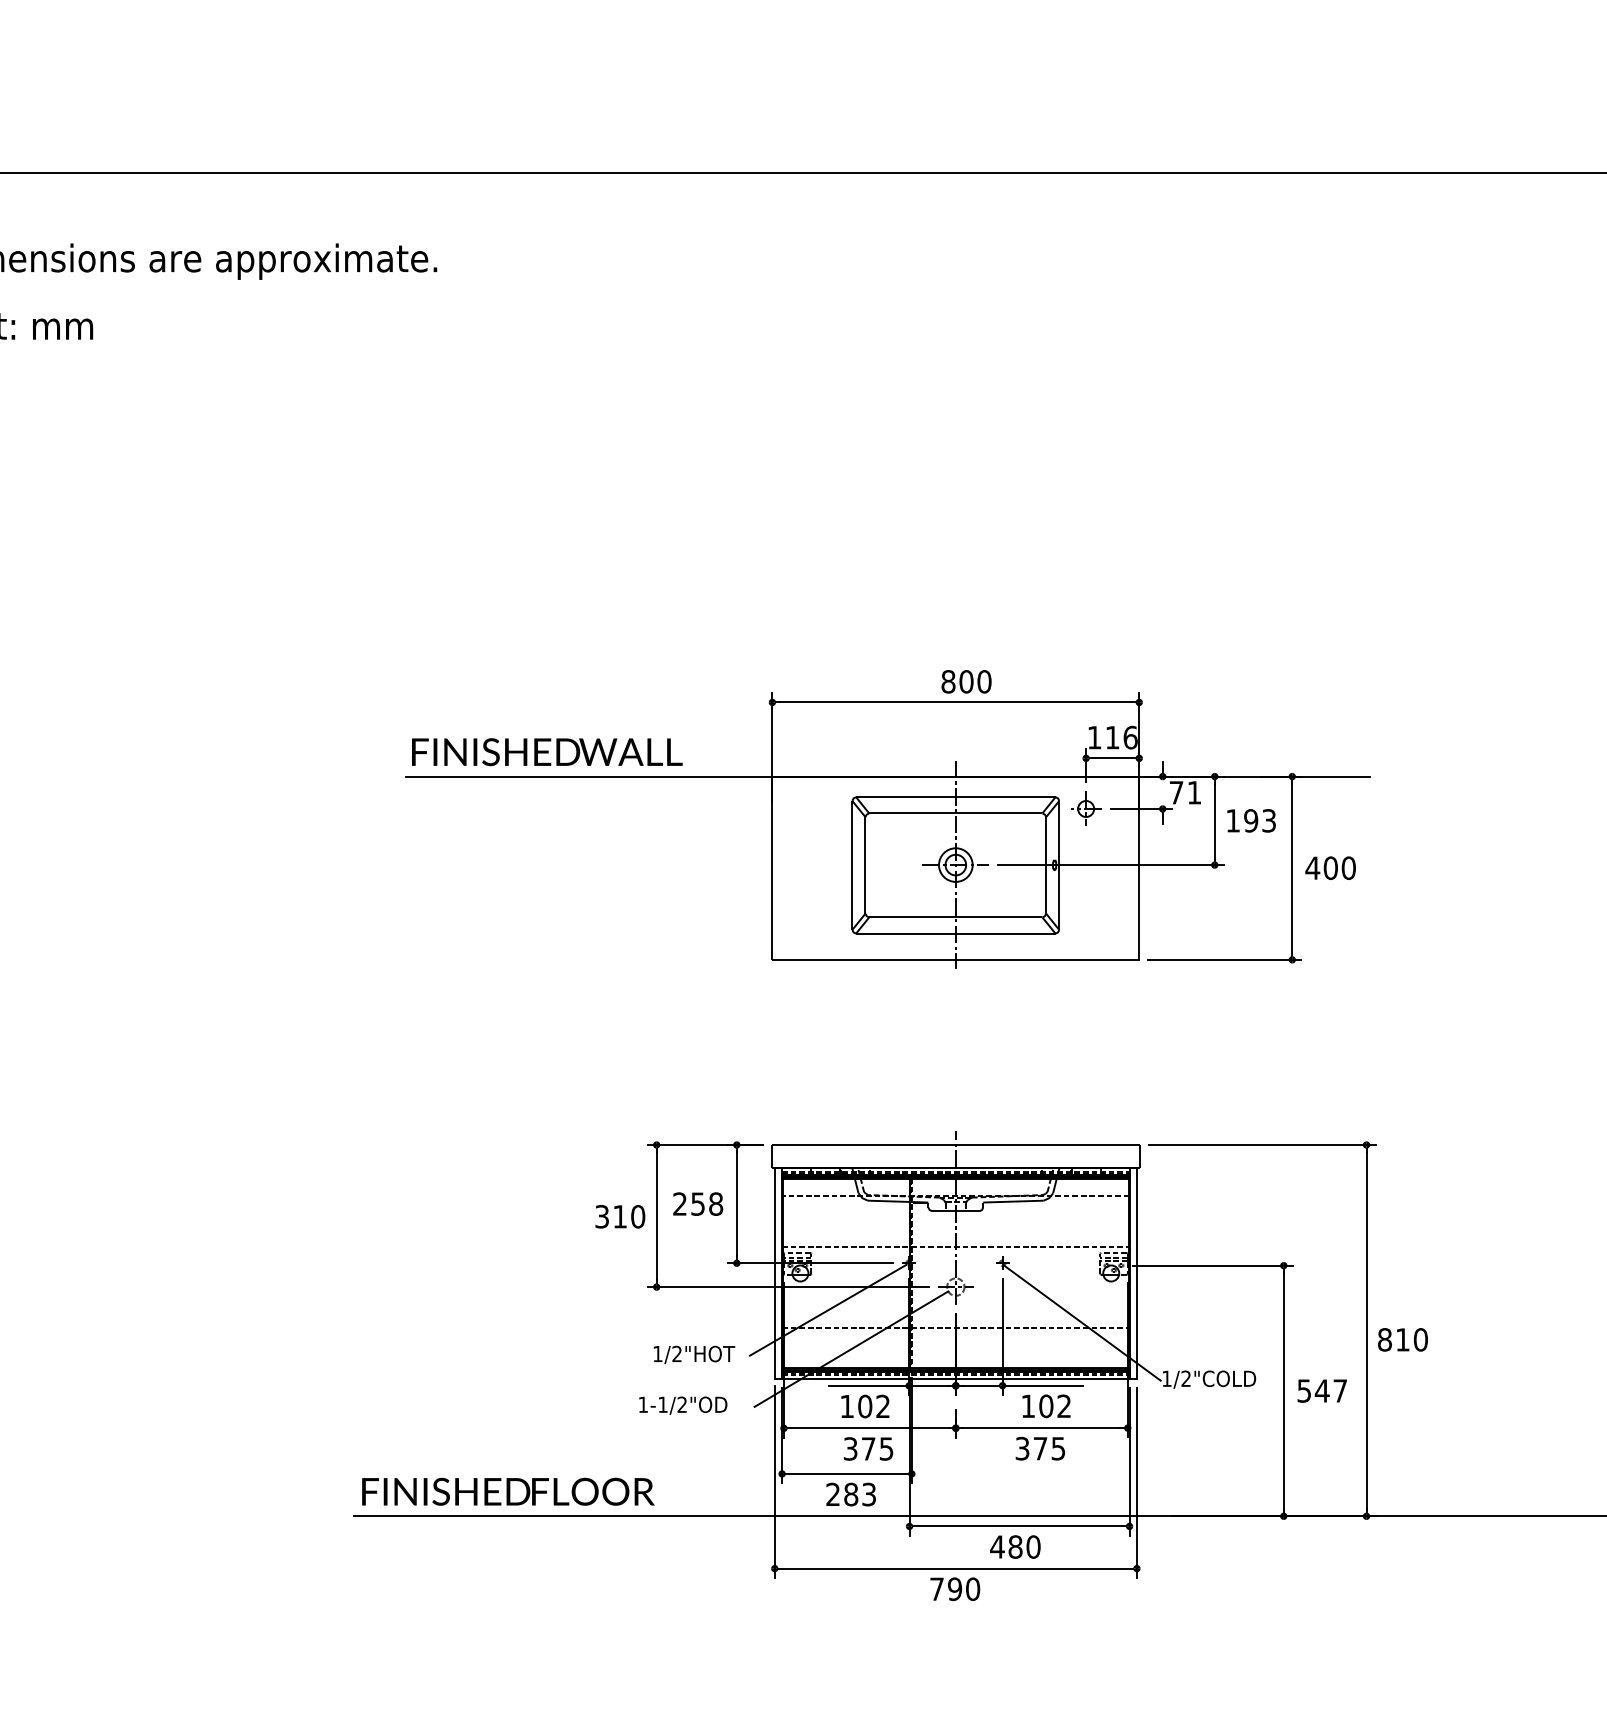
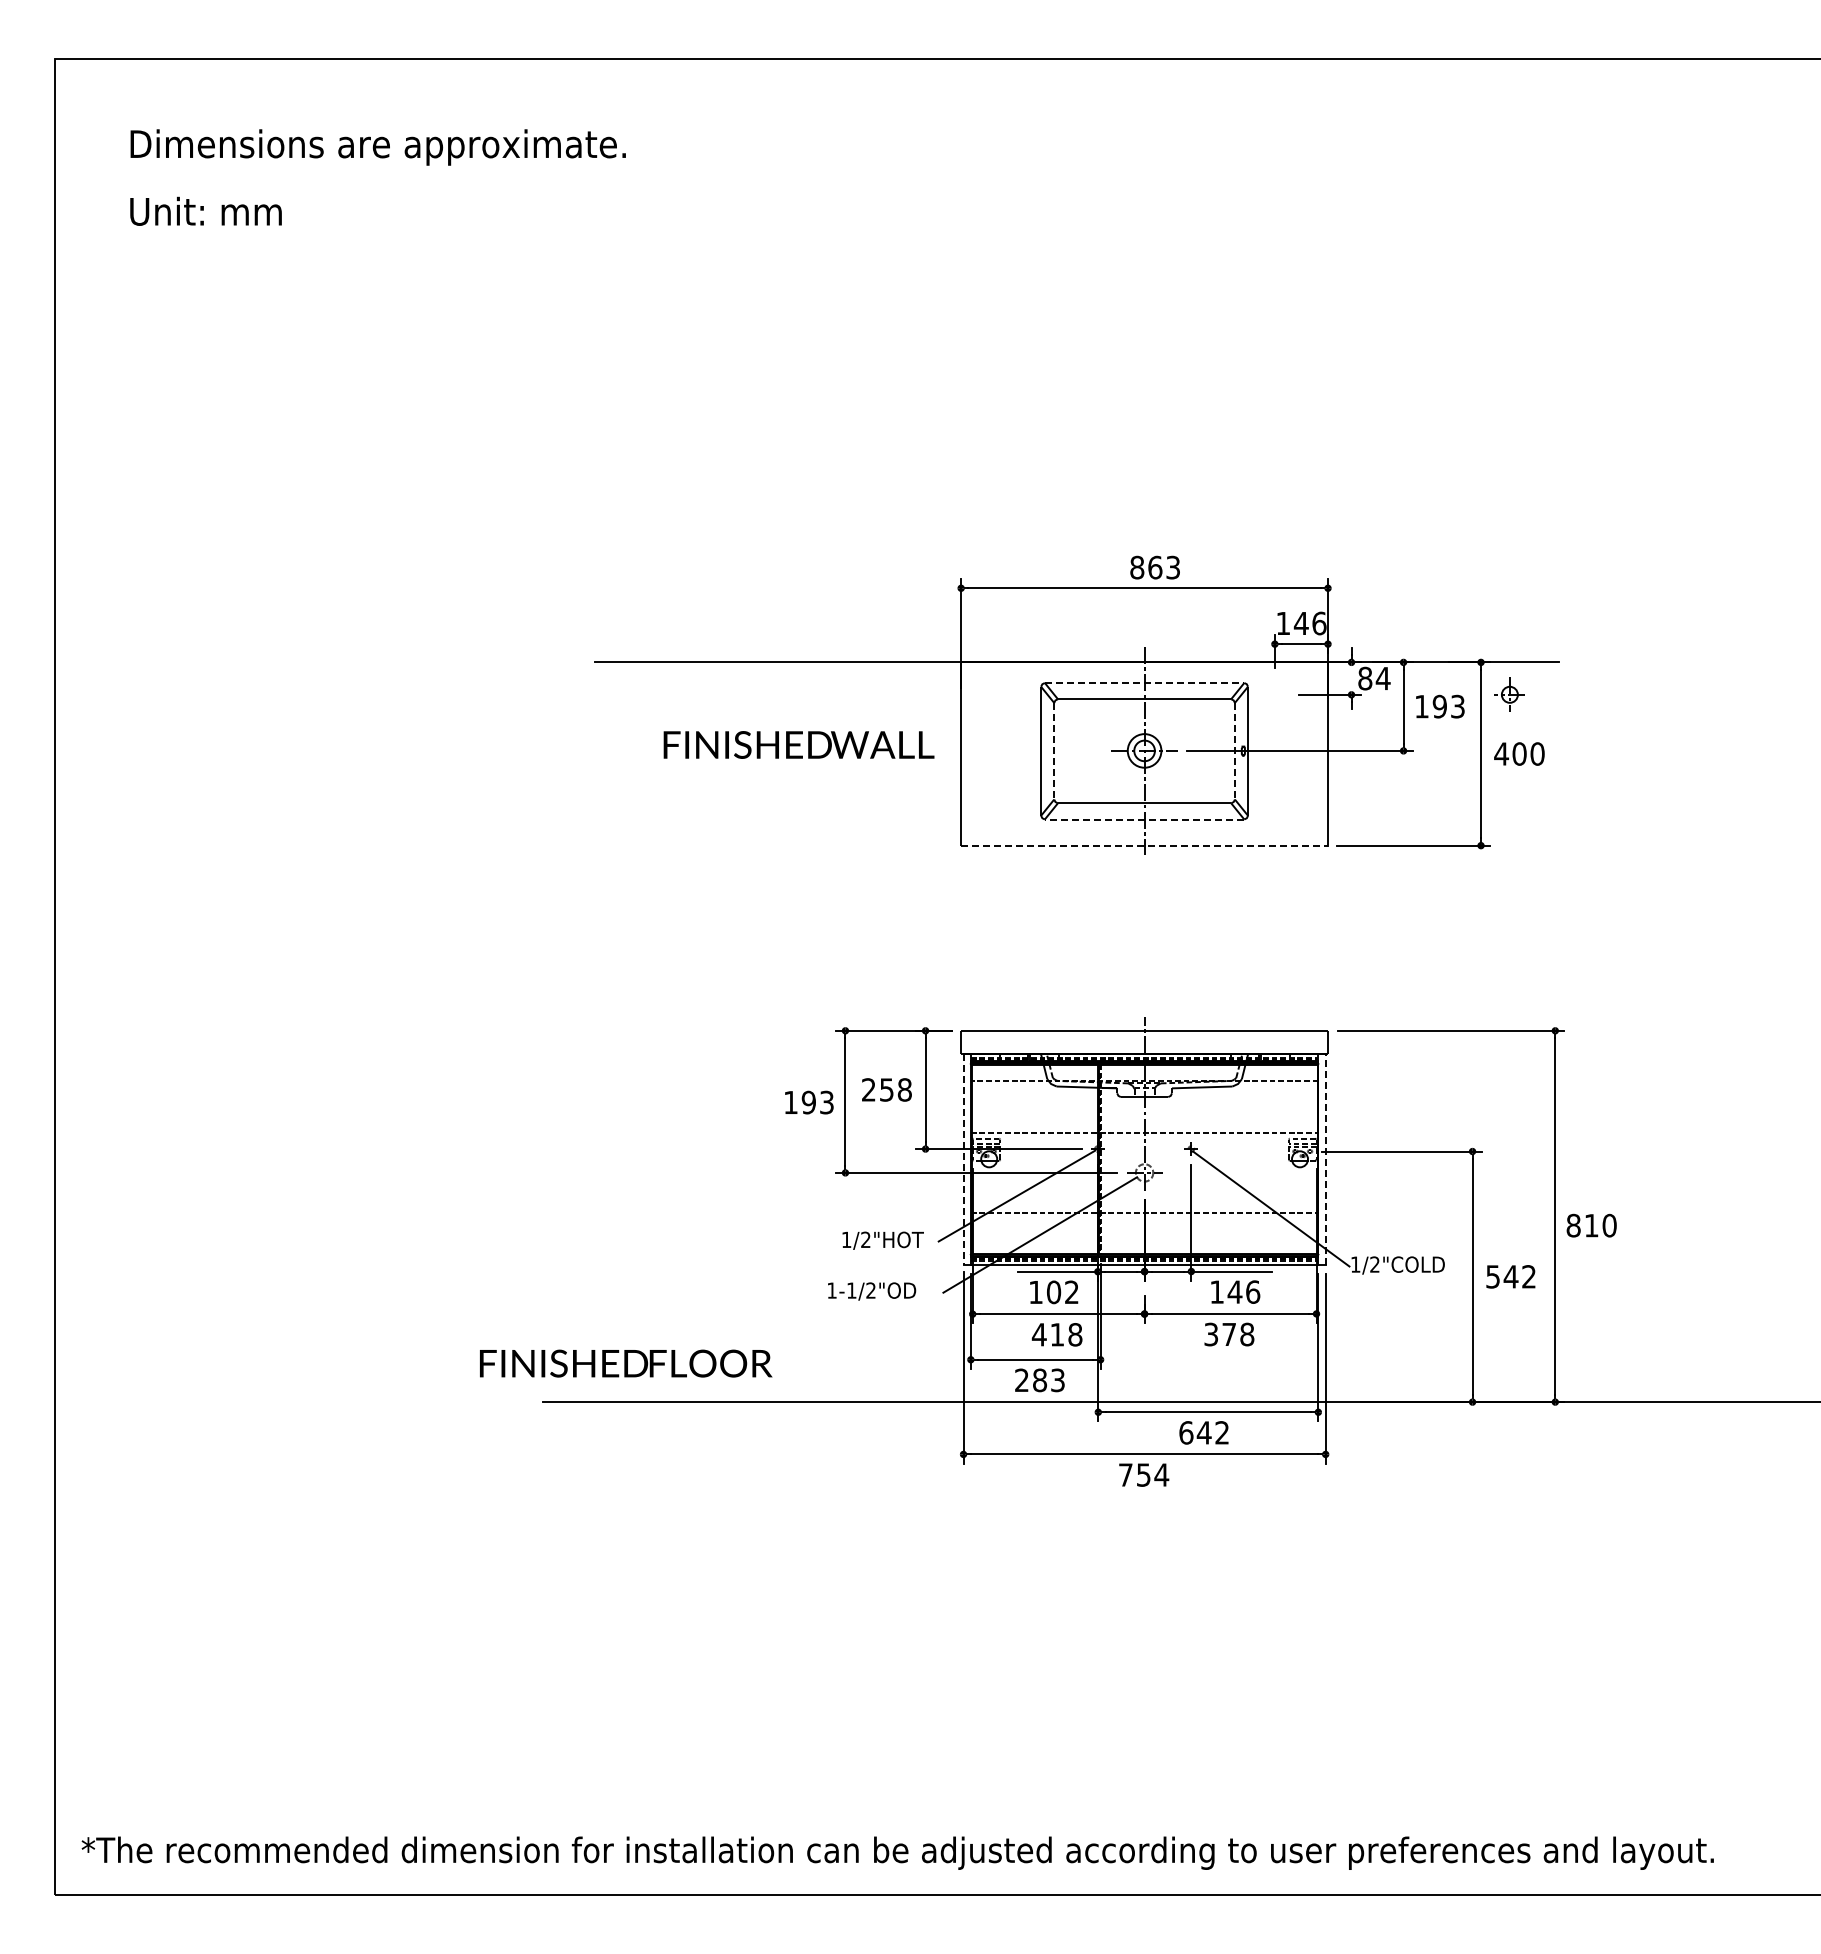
text: (975, 681) -> (1164, 567), 800 -> 863
text: (1111, 737) -> (1300, 623), 116 -> 146
text: (546, 751) -> (798, 744), moved
text: (1185, 792) -> (1374, 678), 71 -> 84
line: (955, 796) -> (1144, 682), solid -> dashed
part: (1085, 808) -> (1509, 694), moved
line: (865, 865) -> (1054, 751), solid -> dashed
line: (1045, 865) -> (1234, 751), solid -> dashed
line: (955, 933) -> (1144, 819), solid -> dashed
line: (956, 959) -> (1145, 845), solid -> dashed
text: (620, 1216) -> (809, 1102), 310 -> 193
line: (1136, 1272) -> (1325, 1158), solid -> dashed
line: (774, 1273) -> (963, 1159), solid -> dashed
text: (1339, 1390) -> (1528, 1276), 547 -> 542
text: (1054, 1405) -> (1243, 1291), 102 -> 146
text: (867, 1448) -> (1056, 1334), 375 -> 418
text: (1058, 1448) -> (1247, 1334), 375 -> 378
text: (508, 1491) -> (626, 1363), moved
text: (1014, 1546) -> (1203, 1432), 480 -> 642
text: (963, 1588) -> (1152, 1474), 790 -> 754

